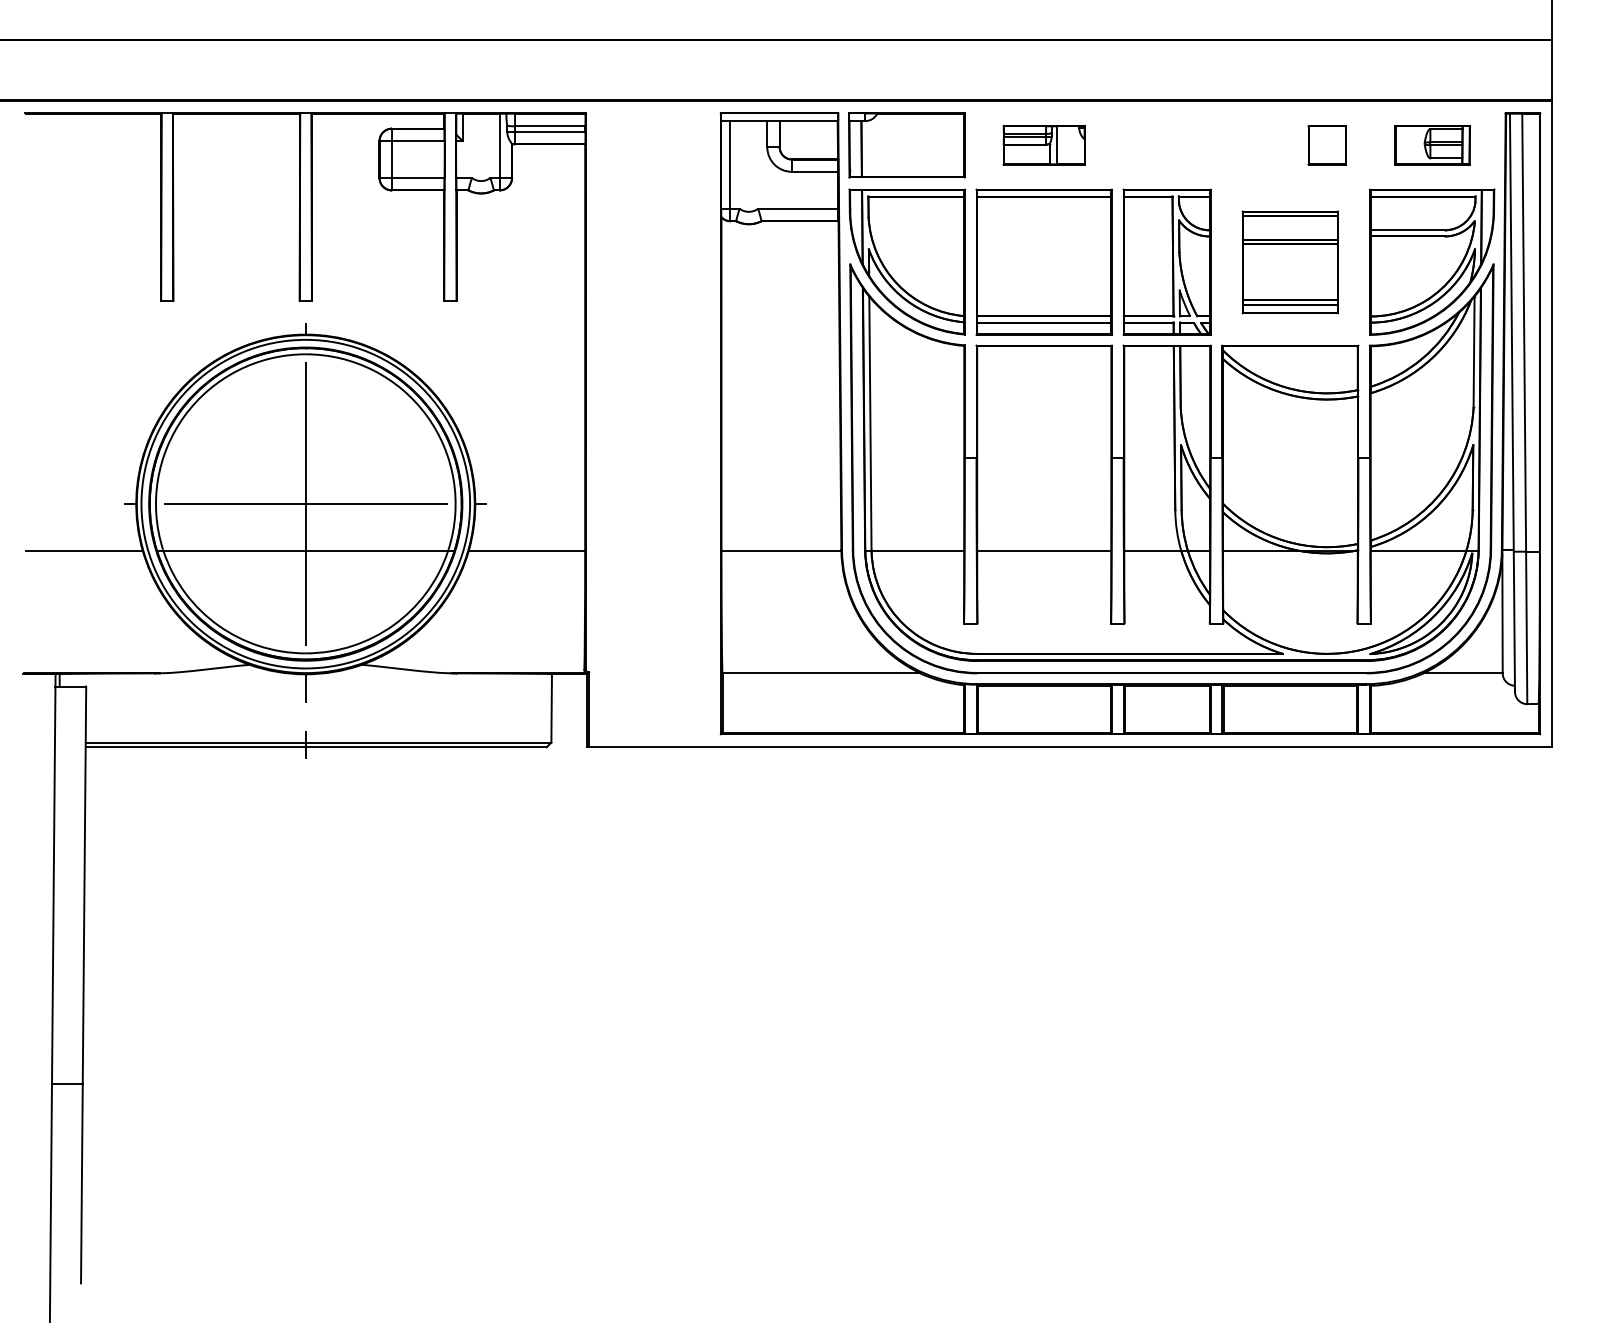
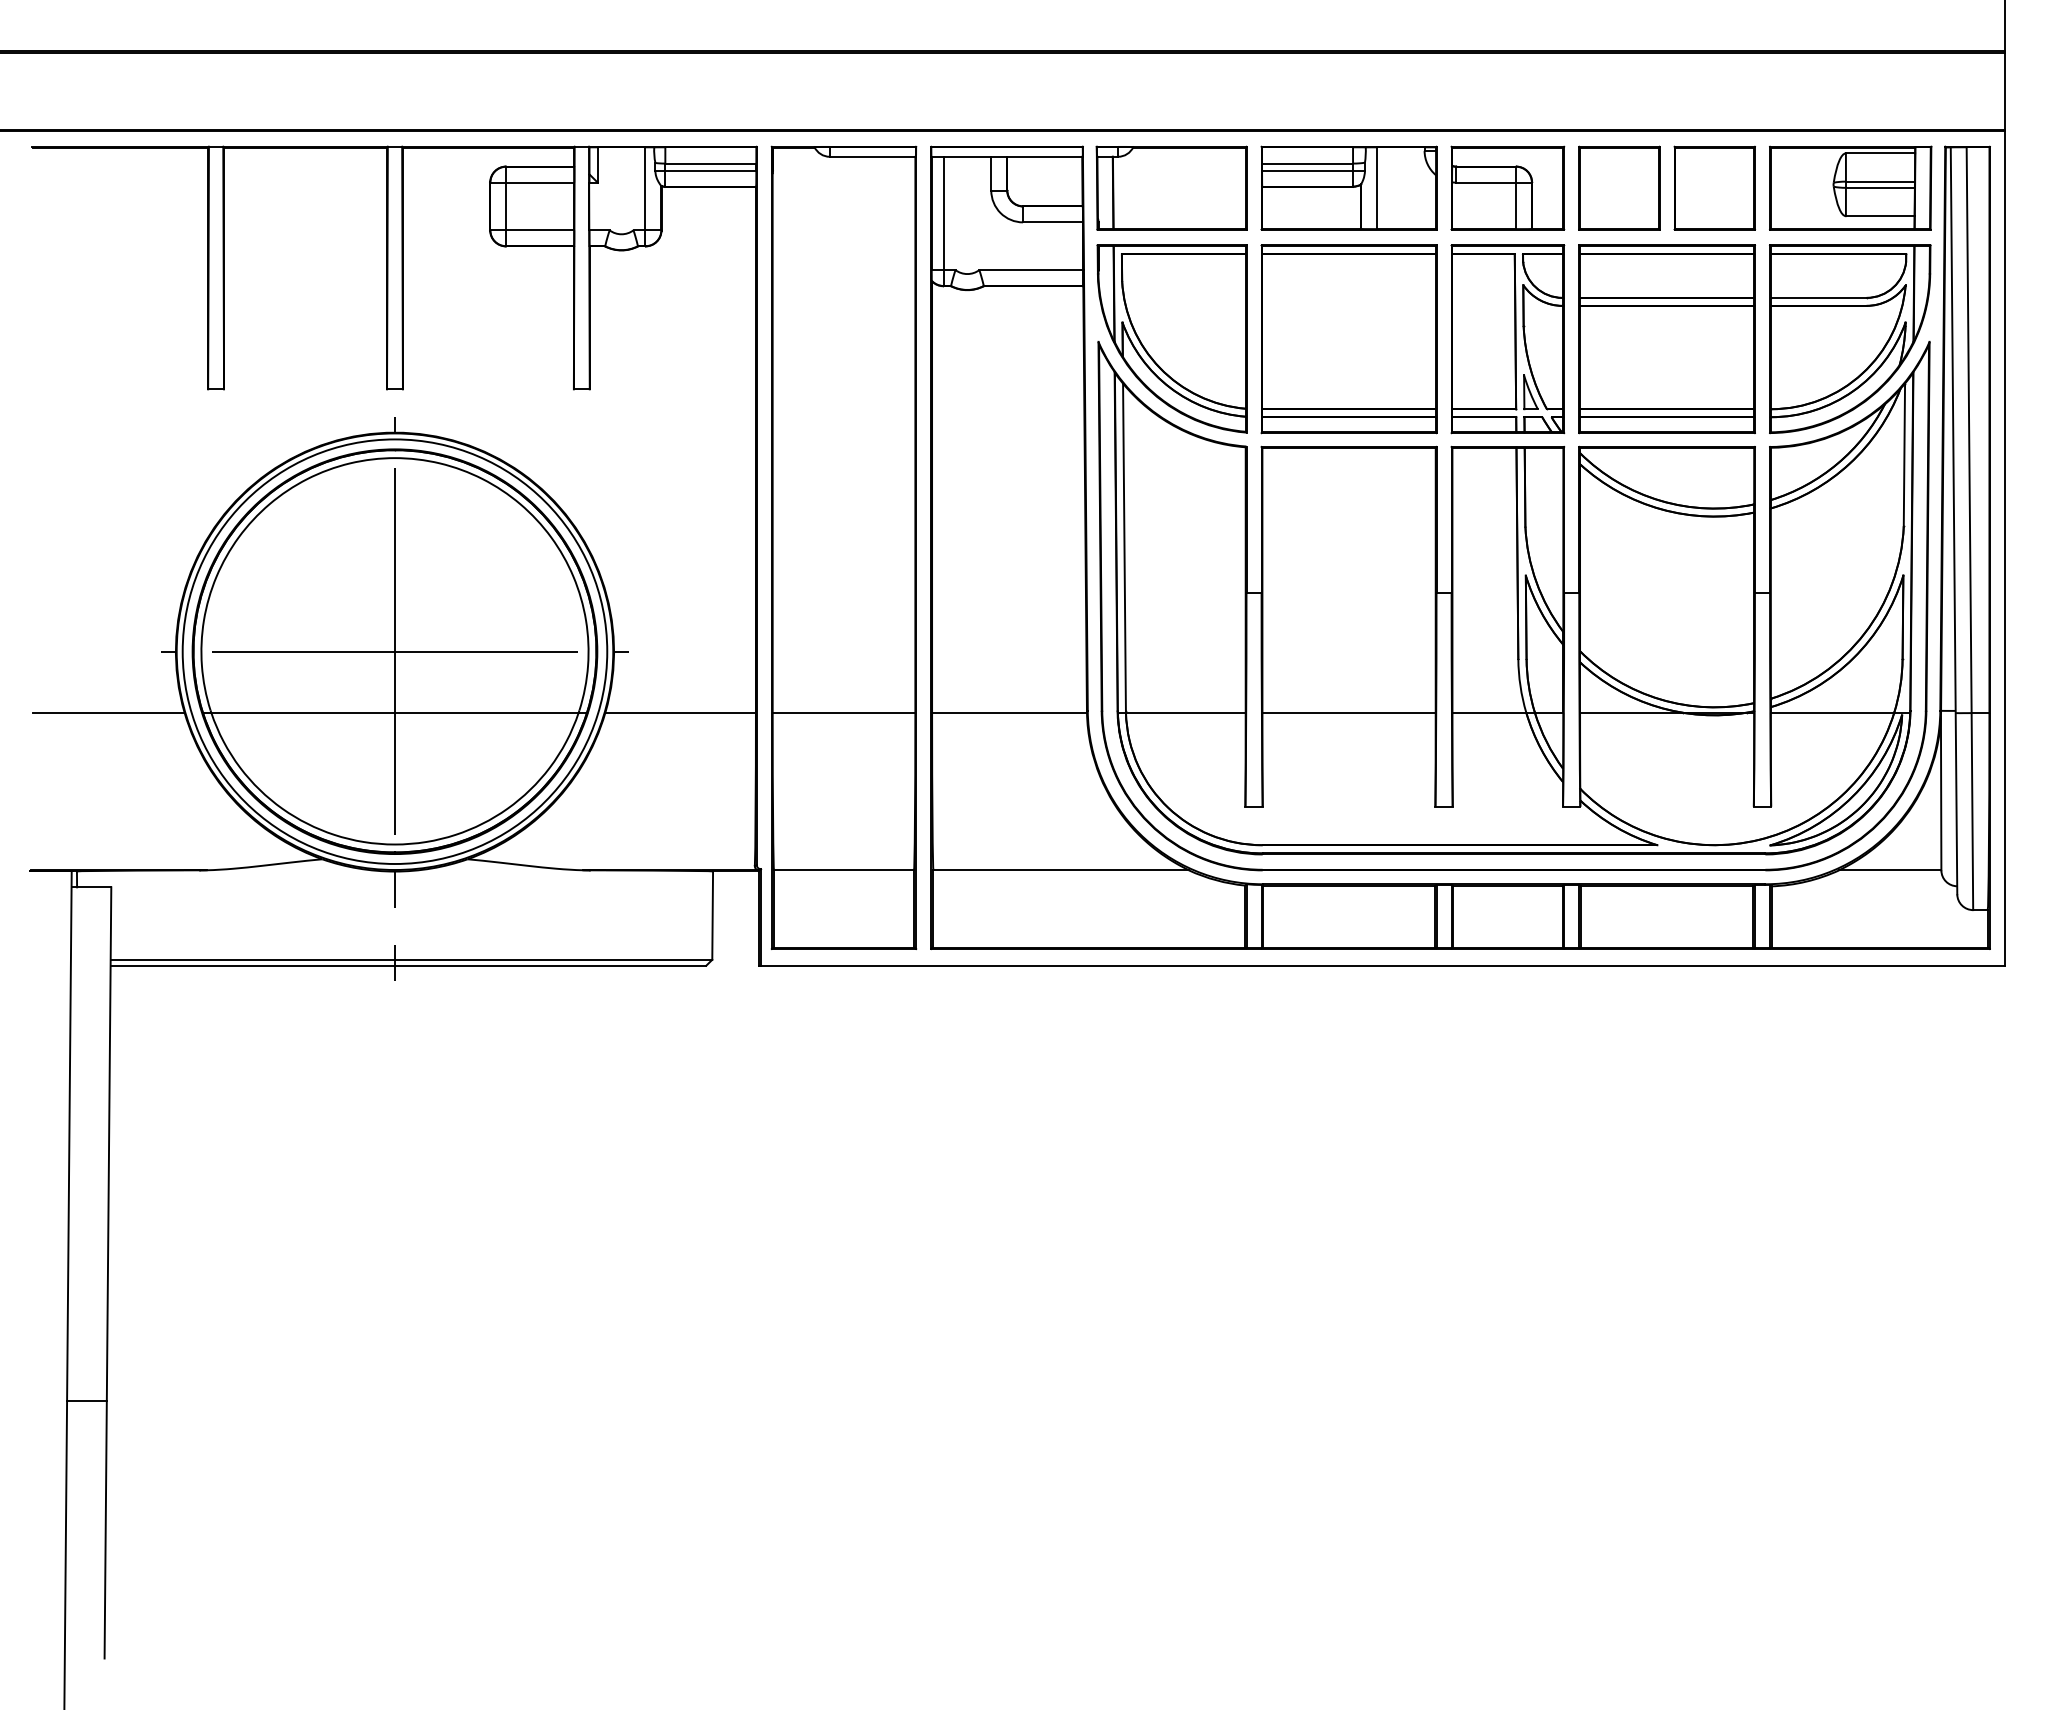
part: (1043, 144) -> (1348, 187), size x1.67
part: (1166, 144) -> (1507, 187), added
part: (1253, 144) -> (1619, 187), added
part: (1327, 144) -> (1714, 187), size x1.67
part: (1432, 144) -> (1850, 187), size x1.67
part: (1289, 262) -> (1666, 339), size x1.43
part: (652, 423) -> (843, 547), added

